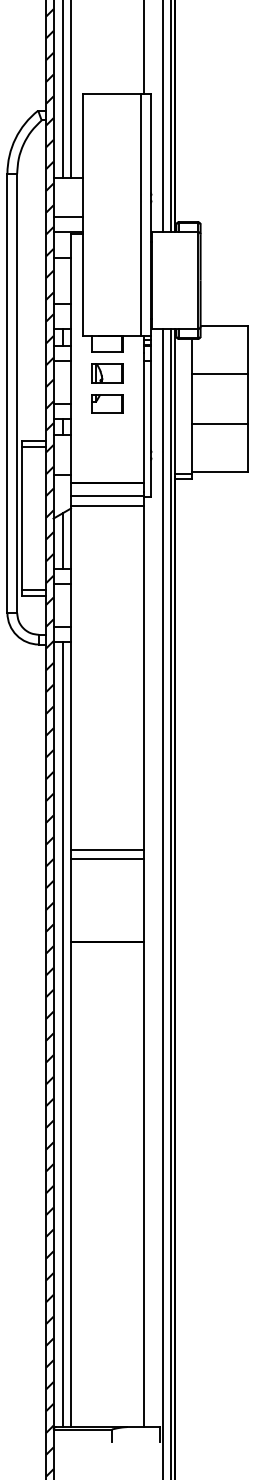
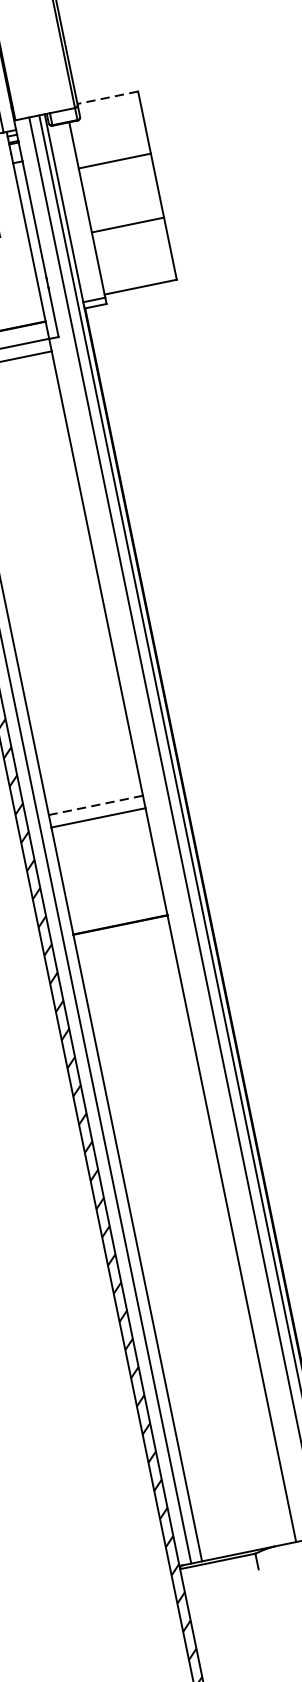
line: (223, 326) -> (107, 98), solid -> dashed
line: (106, 849) -> (94, 805), solid -> dashed

